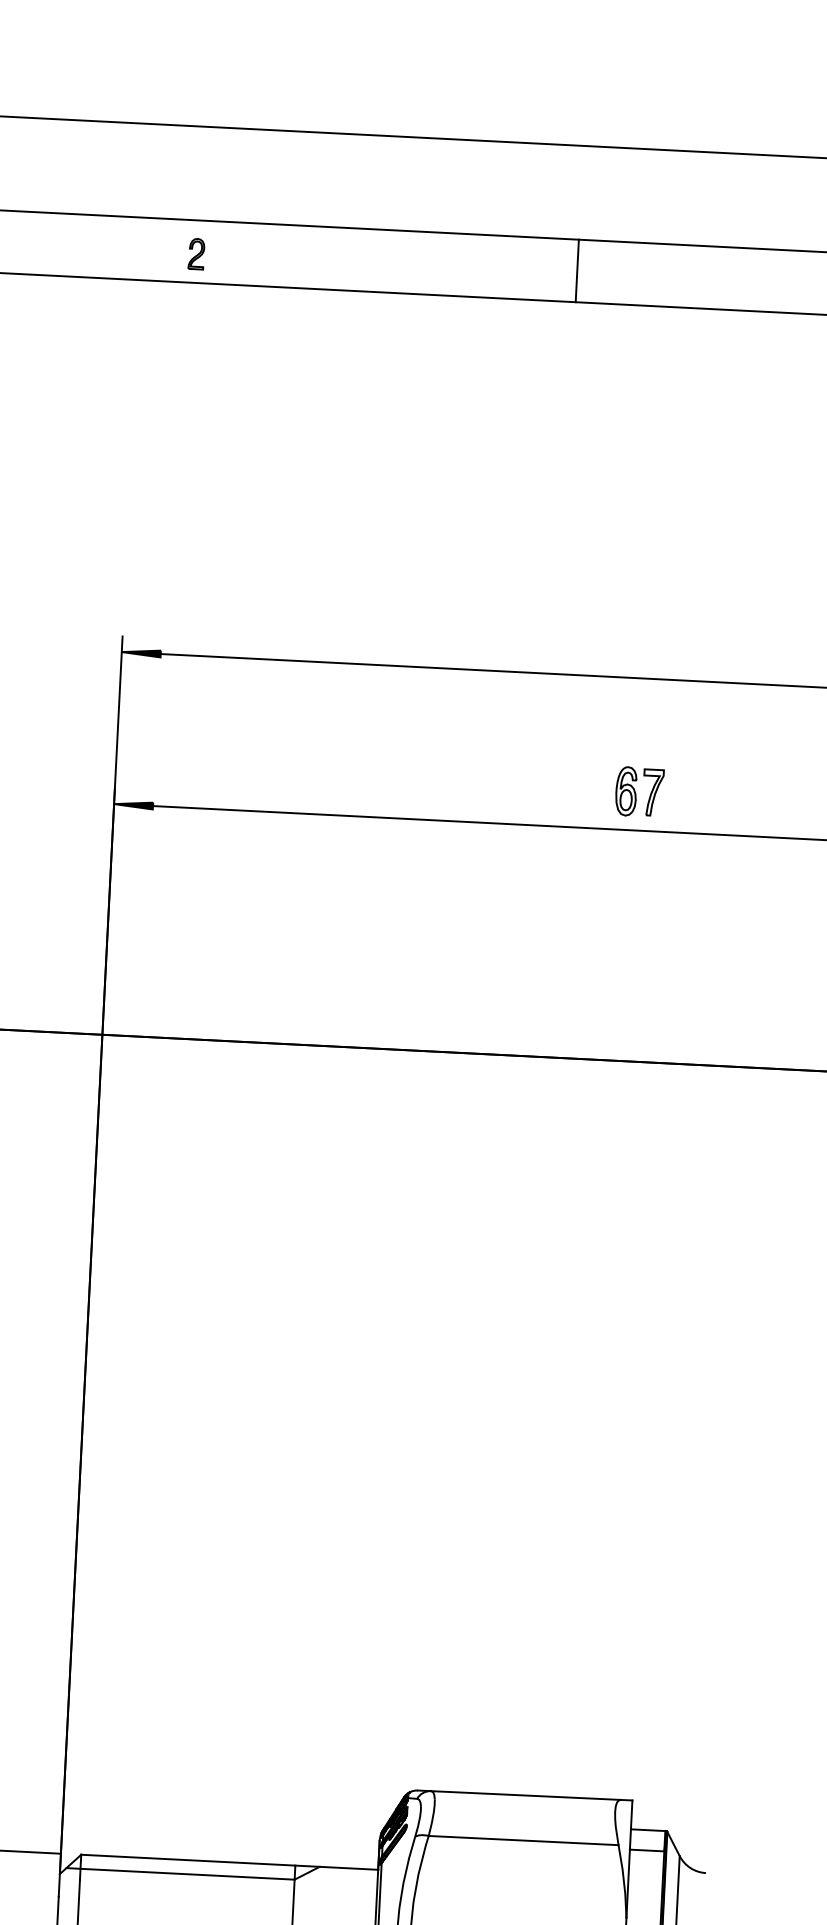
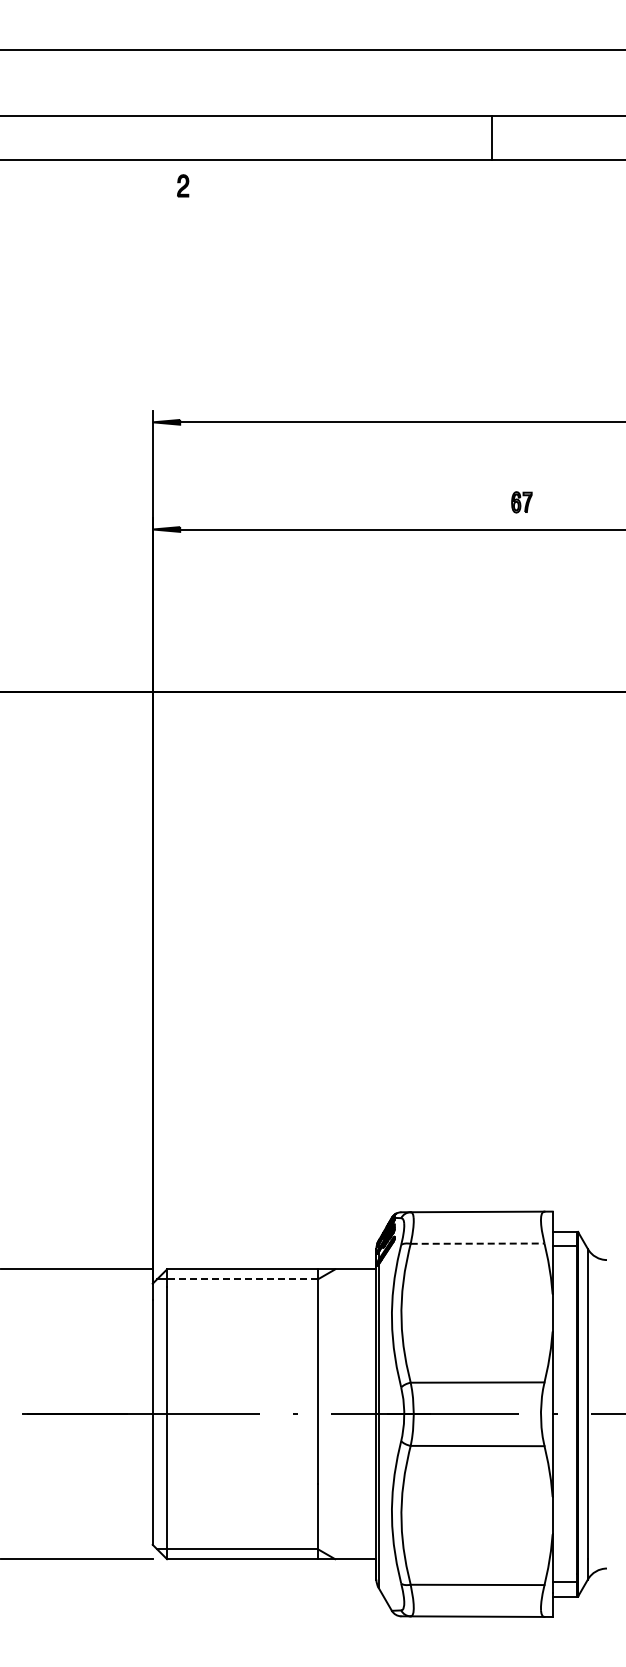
part: (197, 253) -> (183, 185), moved
line: (577, 271) -> (492, 138), moved
part: (639, 792) -> (521, 502), size x0.6
line: (523, 1840) -> (477, 1243), solid -> dashed
line: (187, 1874) -> (242, 1279), solid -> dashed

